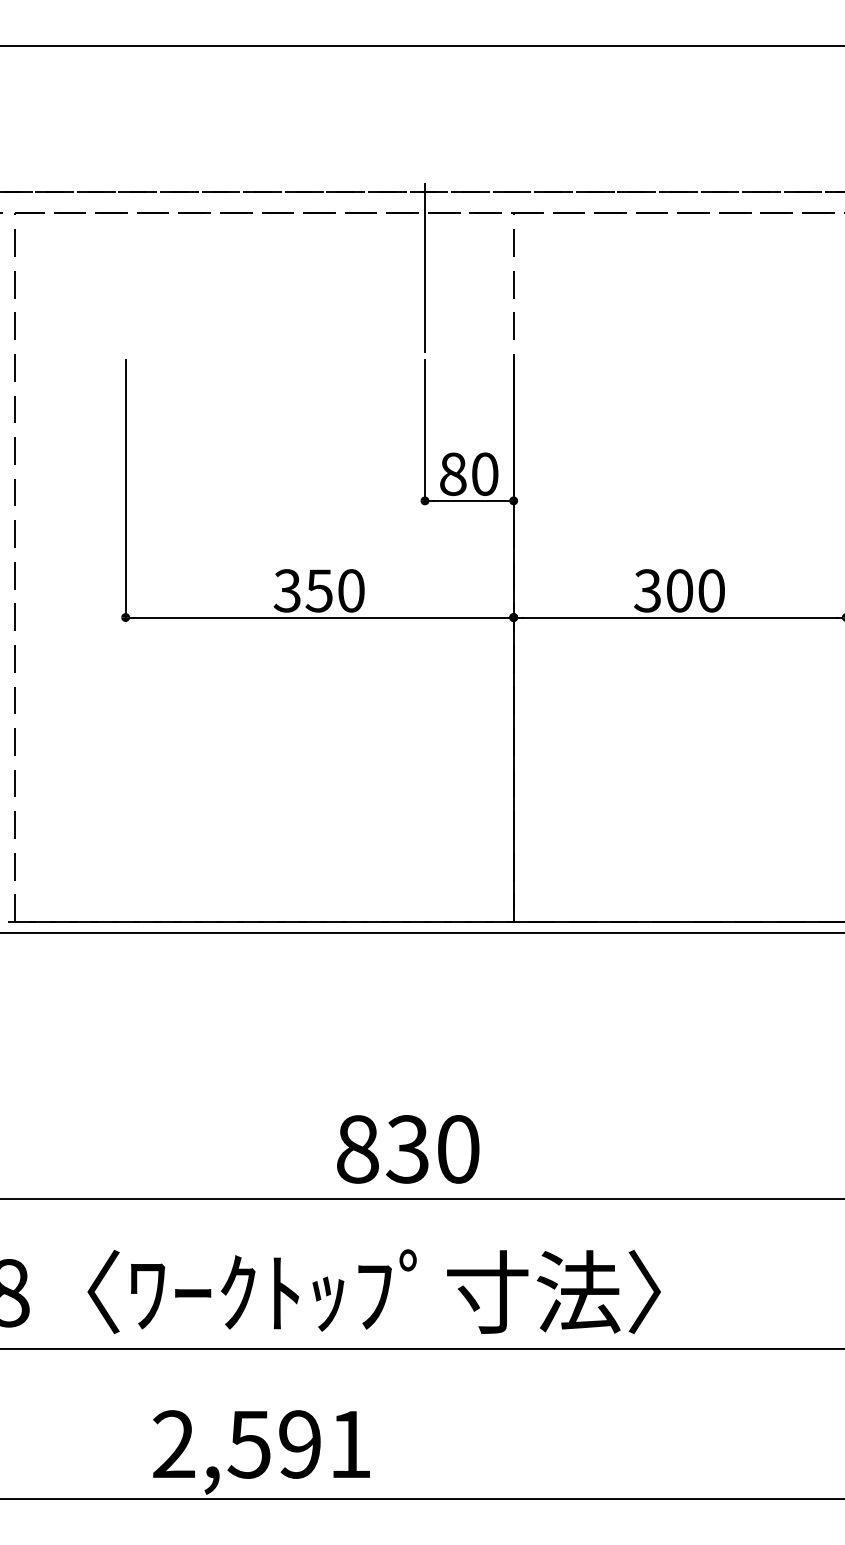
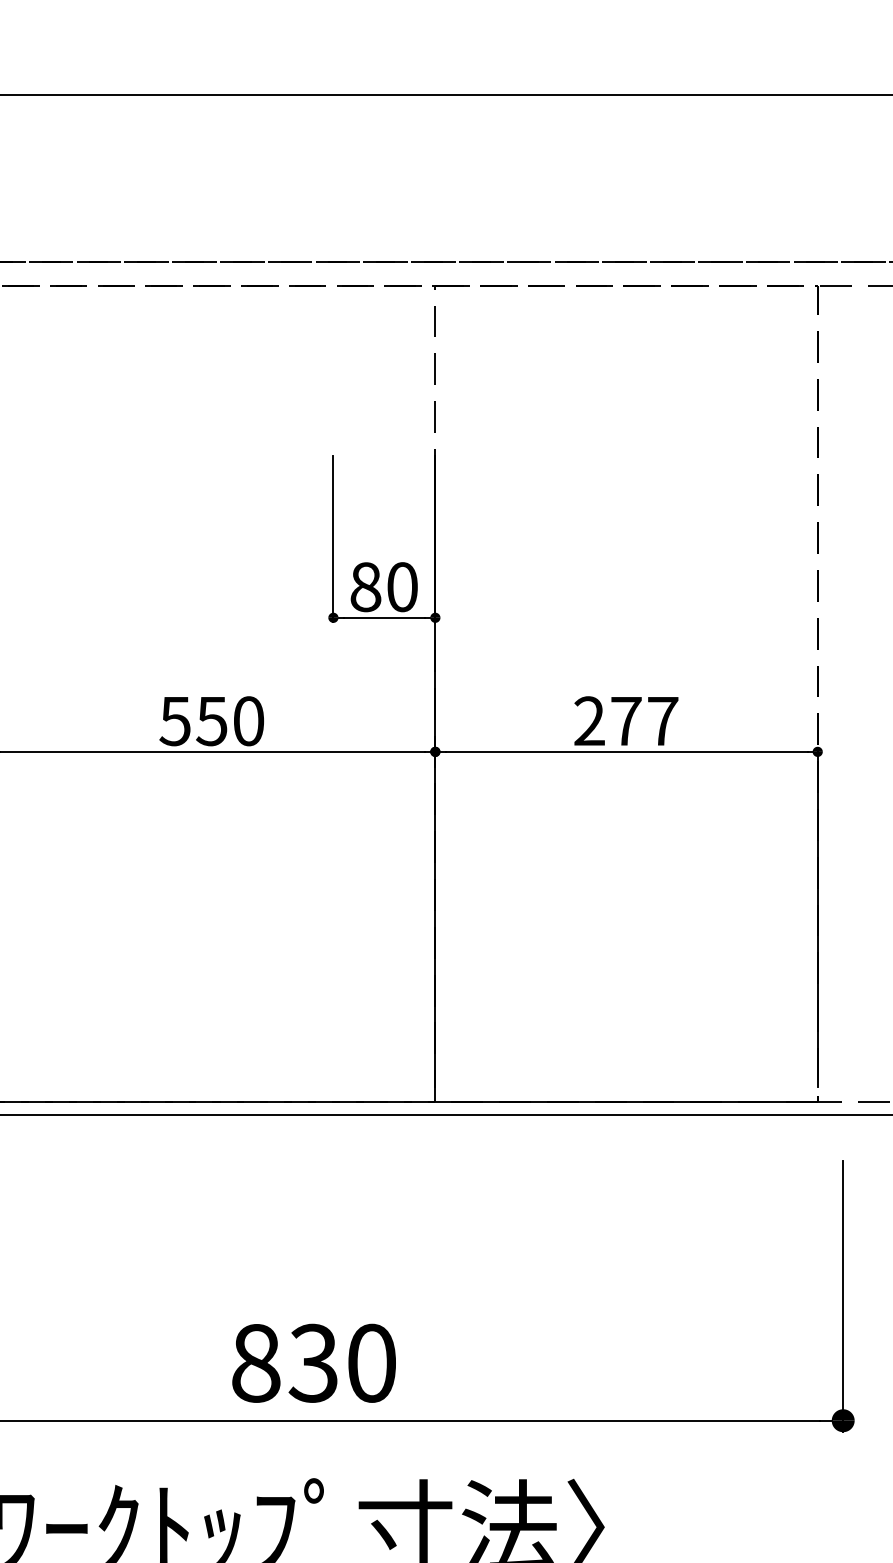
line: (425, 267) -> (333, 349), removed
text: (286, 590) -> (174, 720), 350 -> 550
text: (679, 590) -> (625, 720), 300 -> 277

